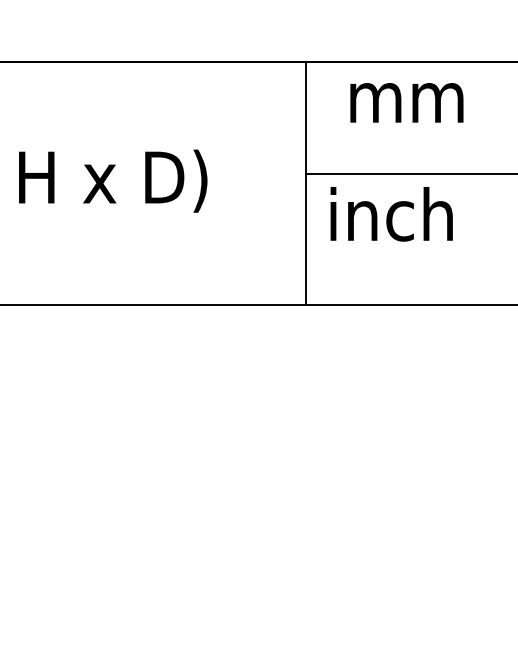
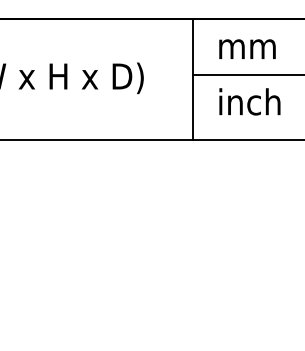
text: (406, 101) -> (247, 48), moved
text: (390, 213) -> (249, 101), moved

